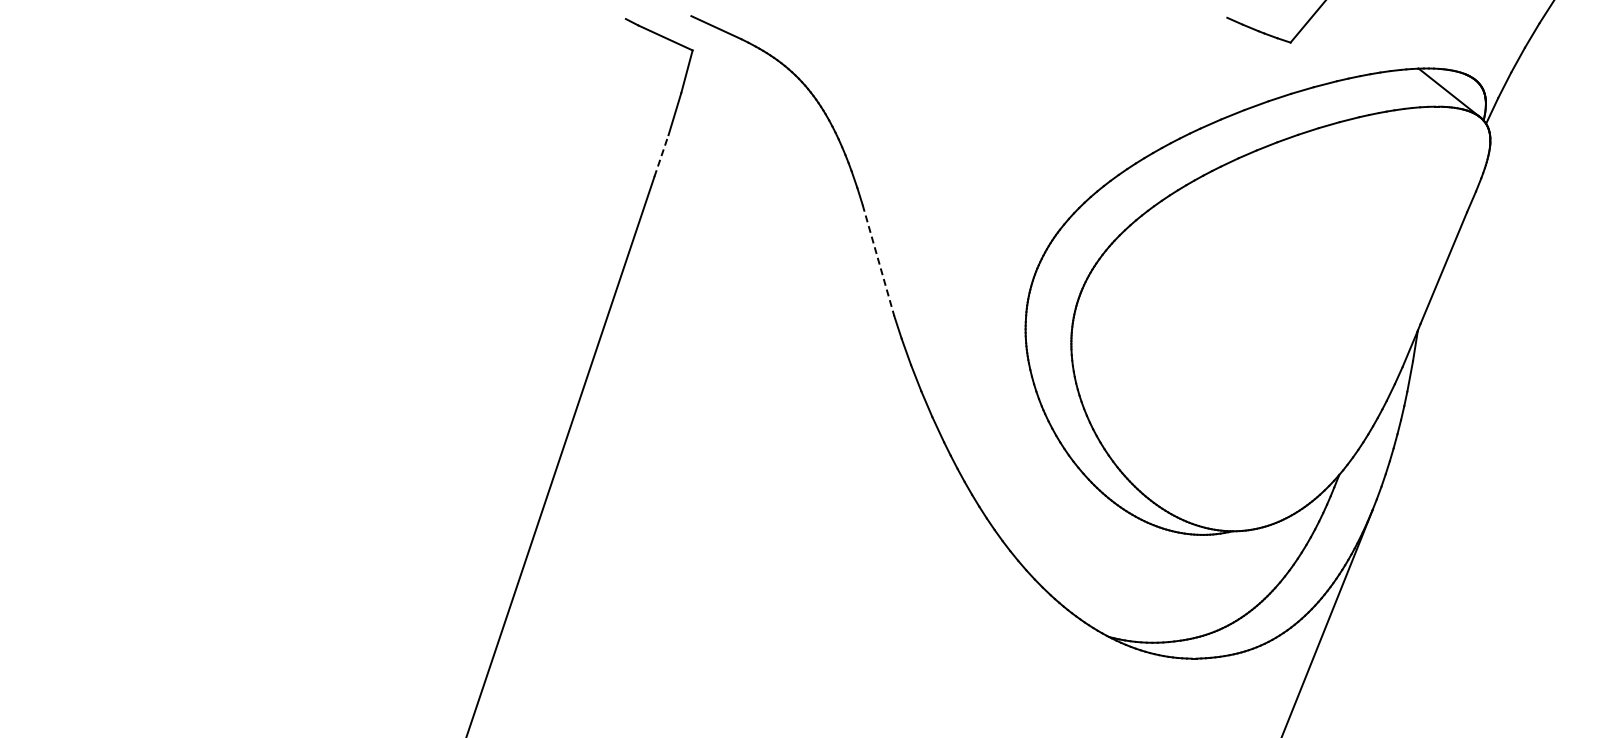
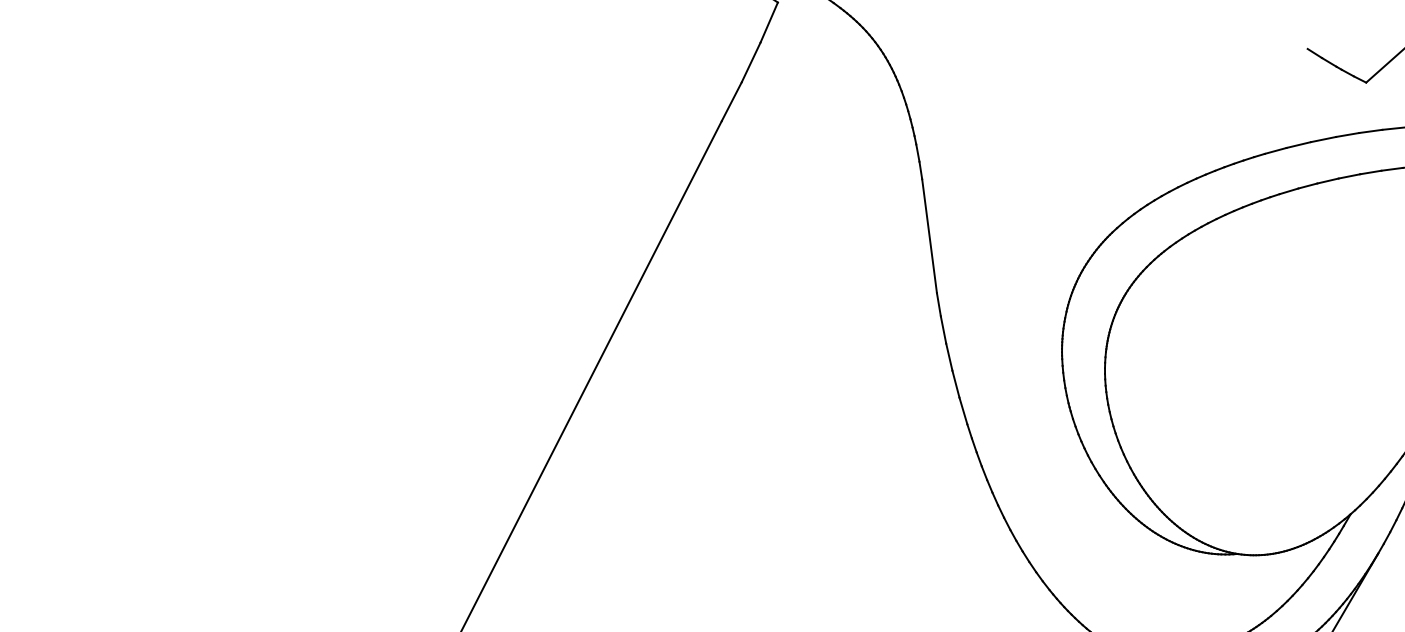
line: (661, 155) -> (731, 101), dashed -> solid
line: (878, 260) -> (929, 236), dashed -> solid

